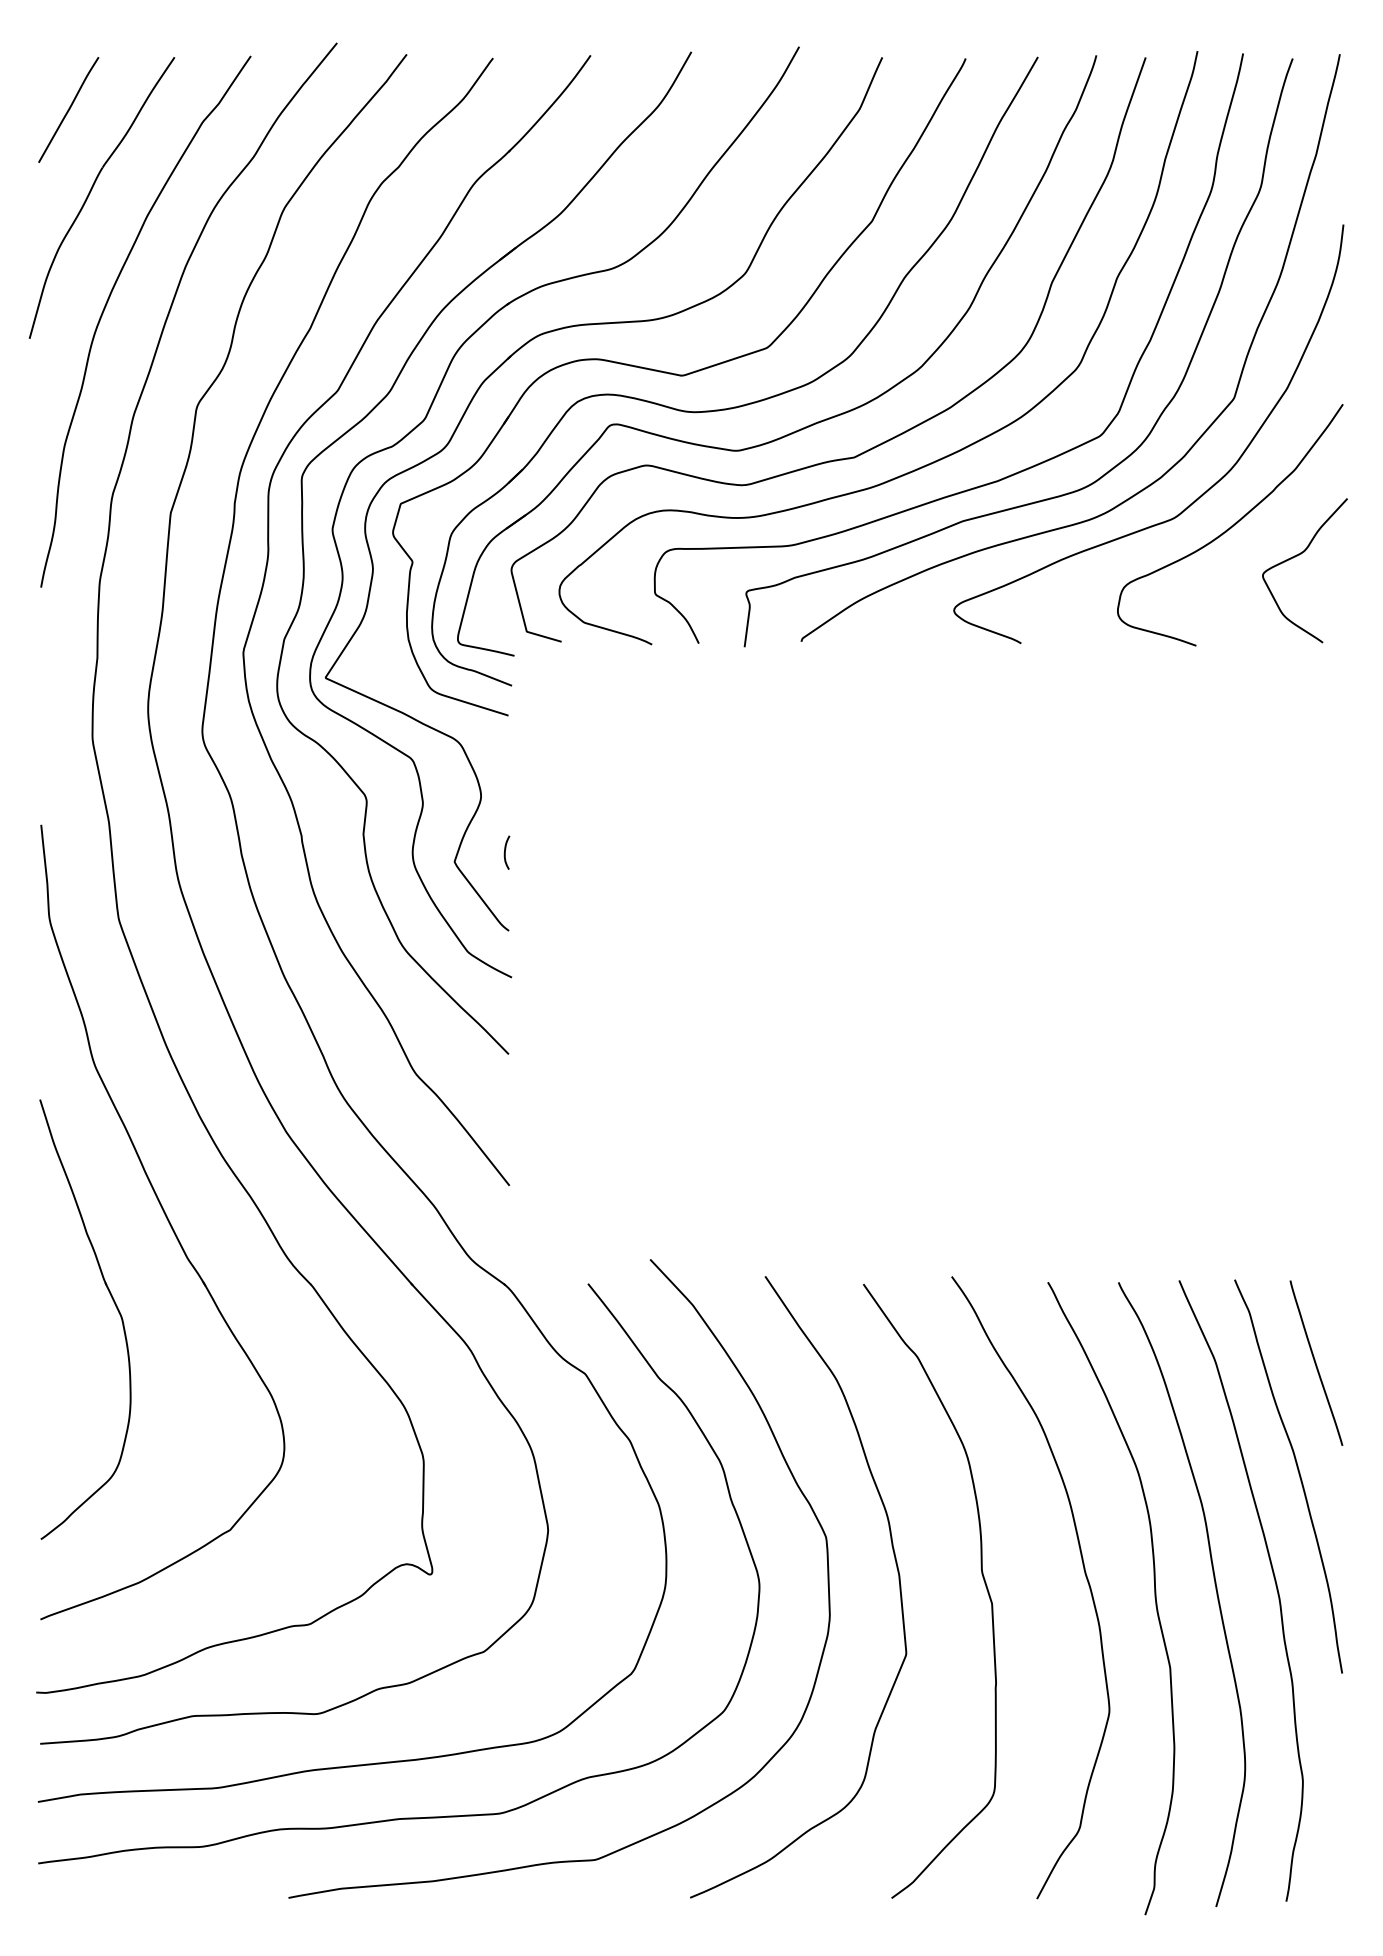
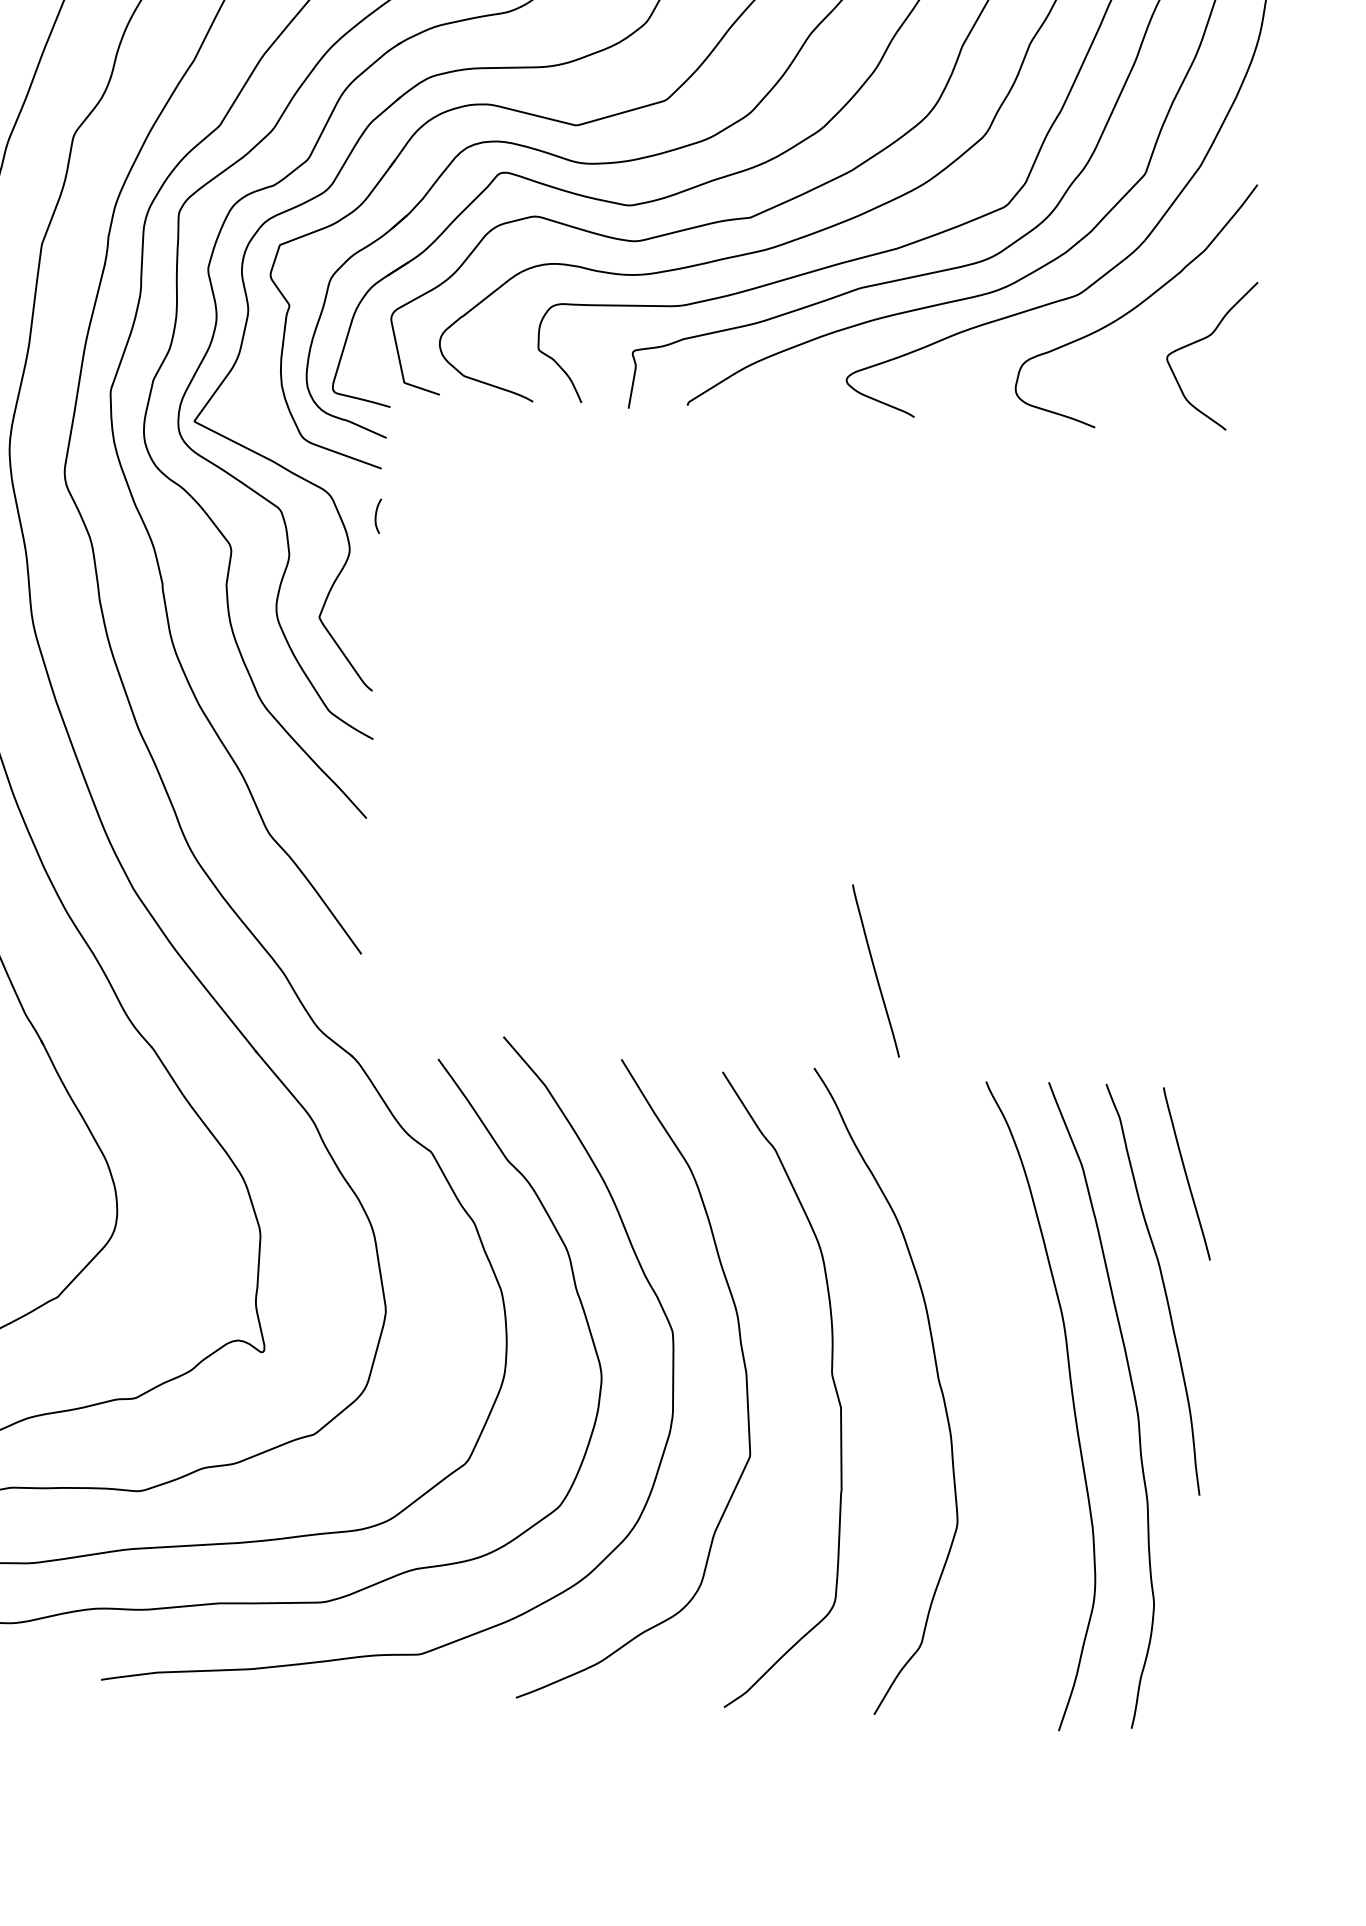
curve: (505, 852) -> (376, 515), moved
curve: (1007, 1179) -> (876, 970), added
curve: (1154, 1598) -> (1009, 1409), removed

